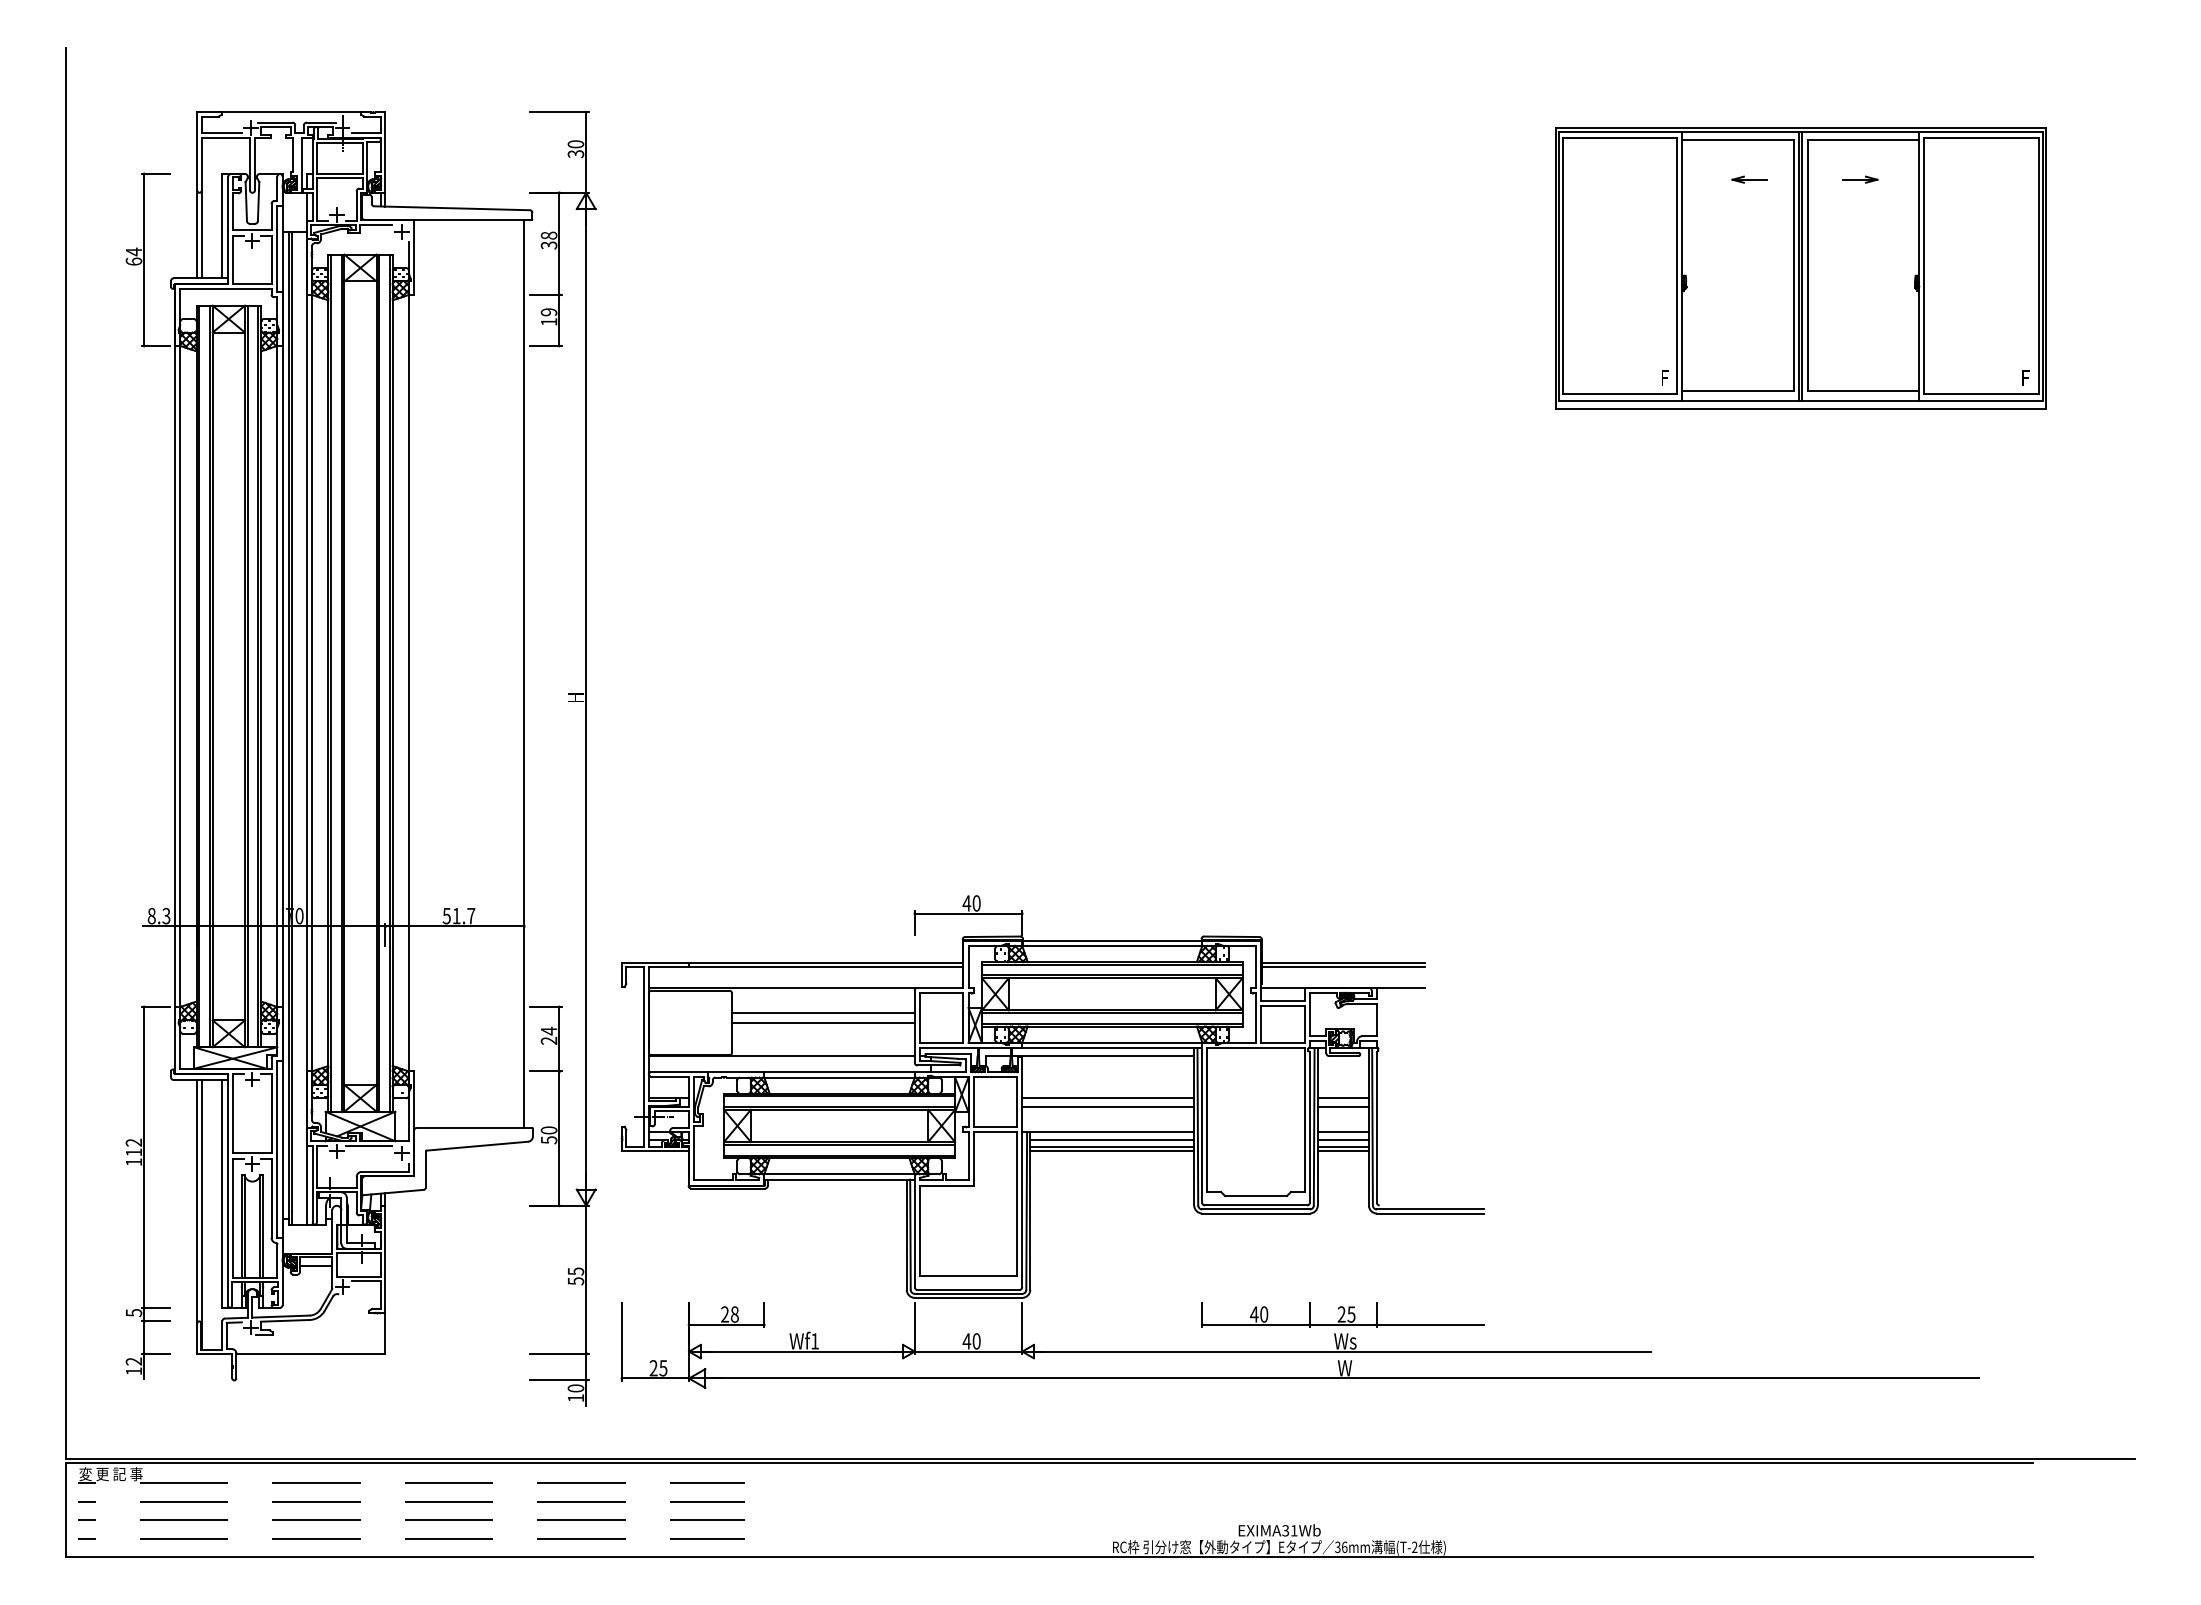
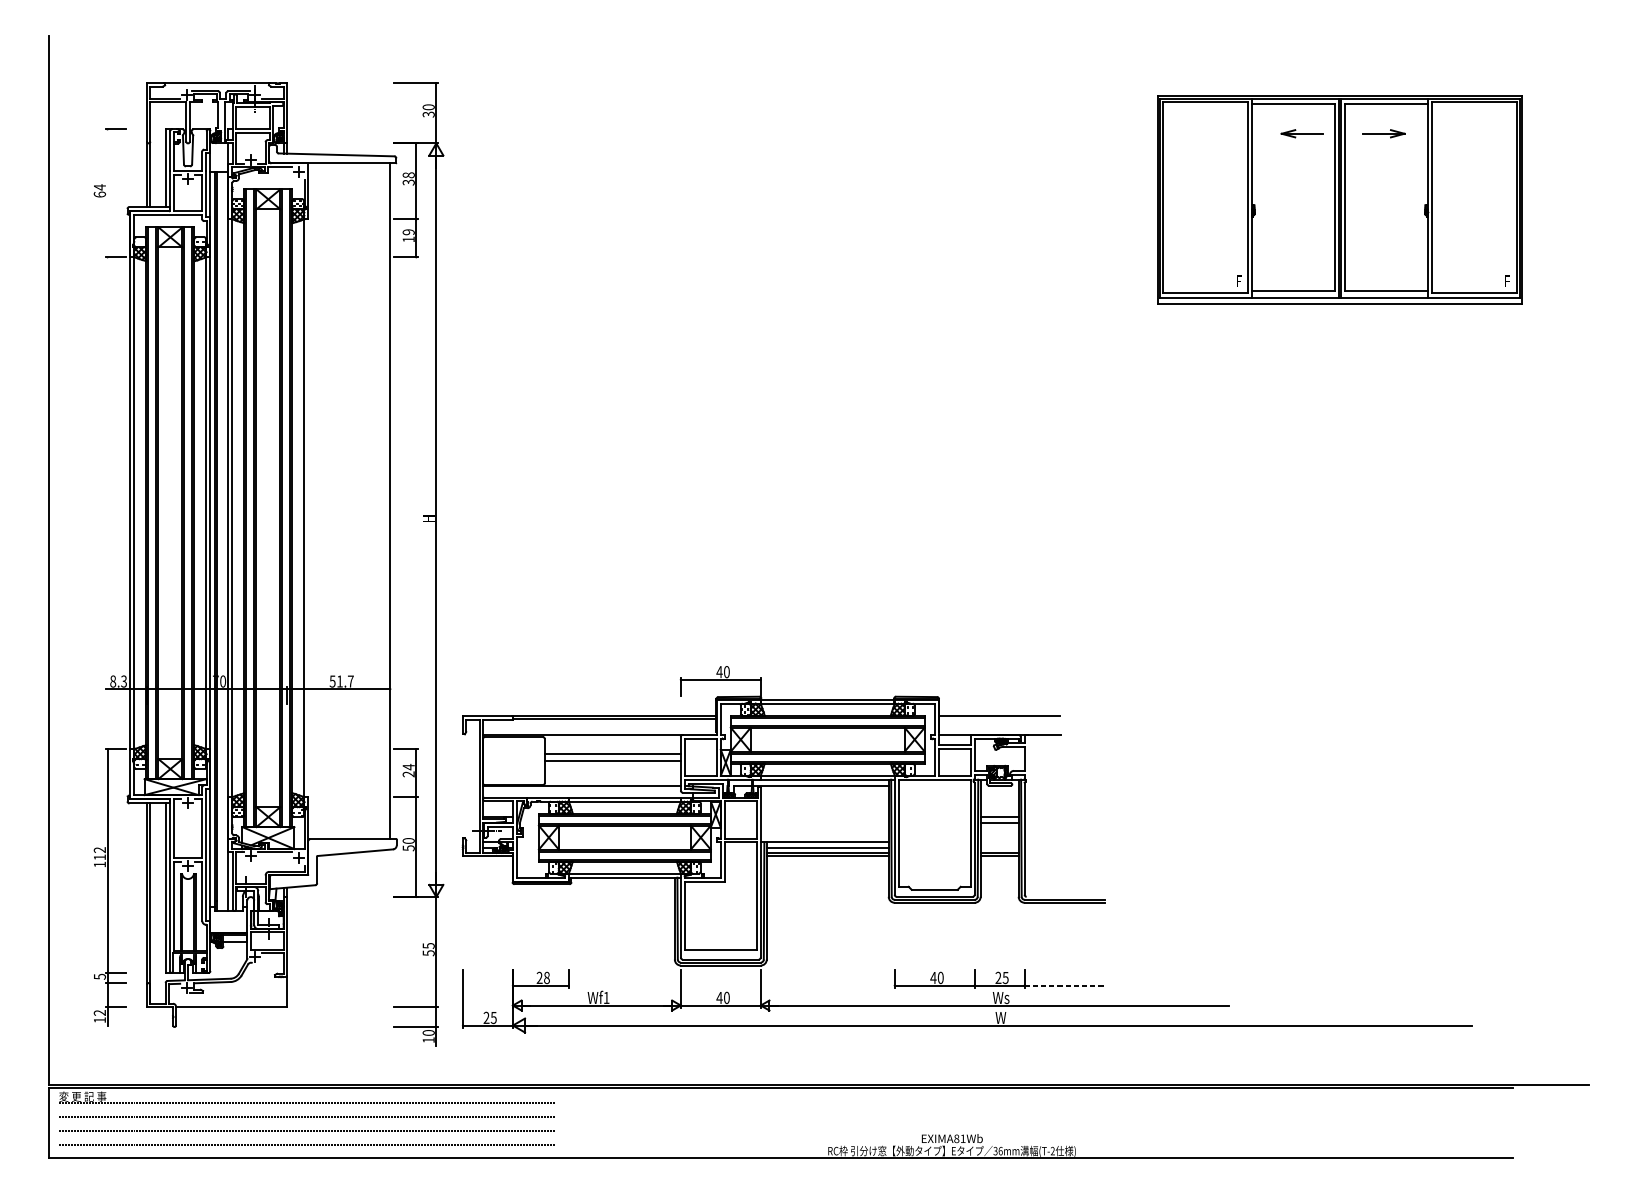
part: (1749, 179) -> (1301, 133), size x1.6
part: (1860, 179) -> (1384, 133), size x1.6
line: (144, 259) -> (107, 193), removed
line: (1342, 966) -> (999, 719), removed
line: (1108, 1097) -> (824, 816), removed
line: (1108, 1106) -> (824, 823), removed
line: (1342, 1132) -> (999, 842), removed
line: (1342, 1140) -> (999, 848), removed
line: (1430, 1324) -> (1064, 985), solid -> dashed
text: (1285, 1530) -> (956, 1138), EXIMA31Wb -> EXIMA81Wb

